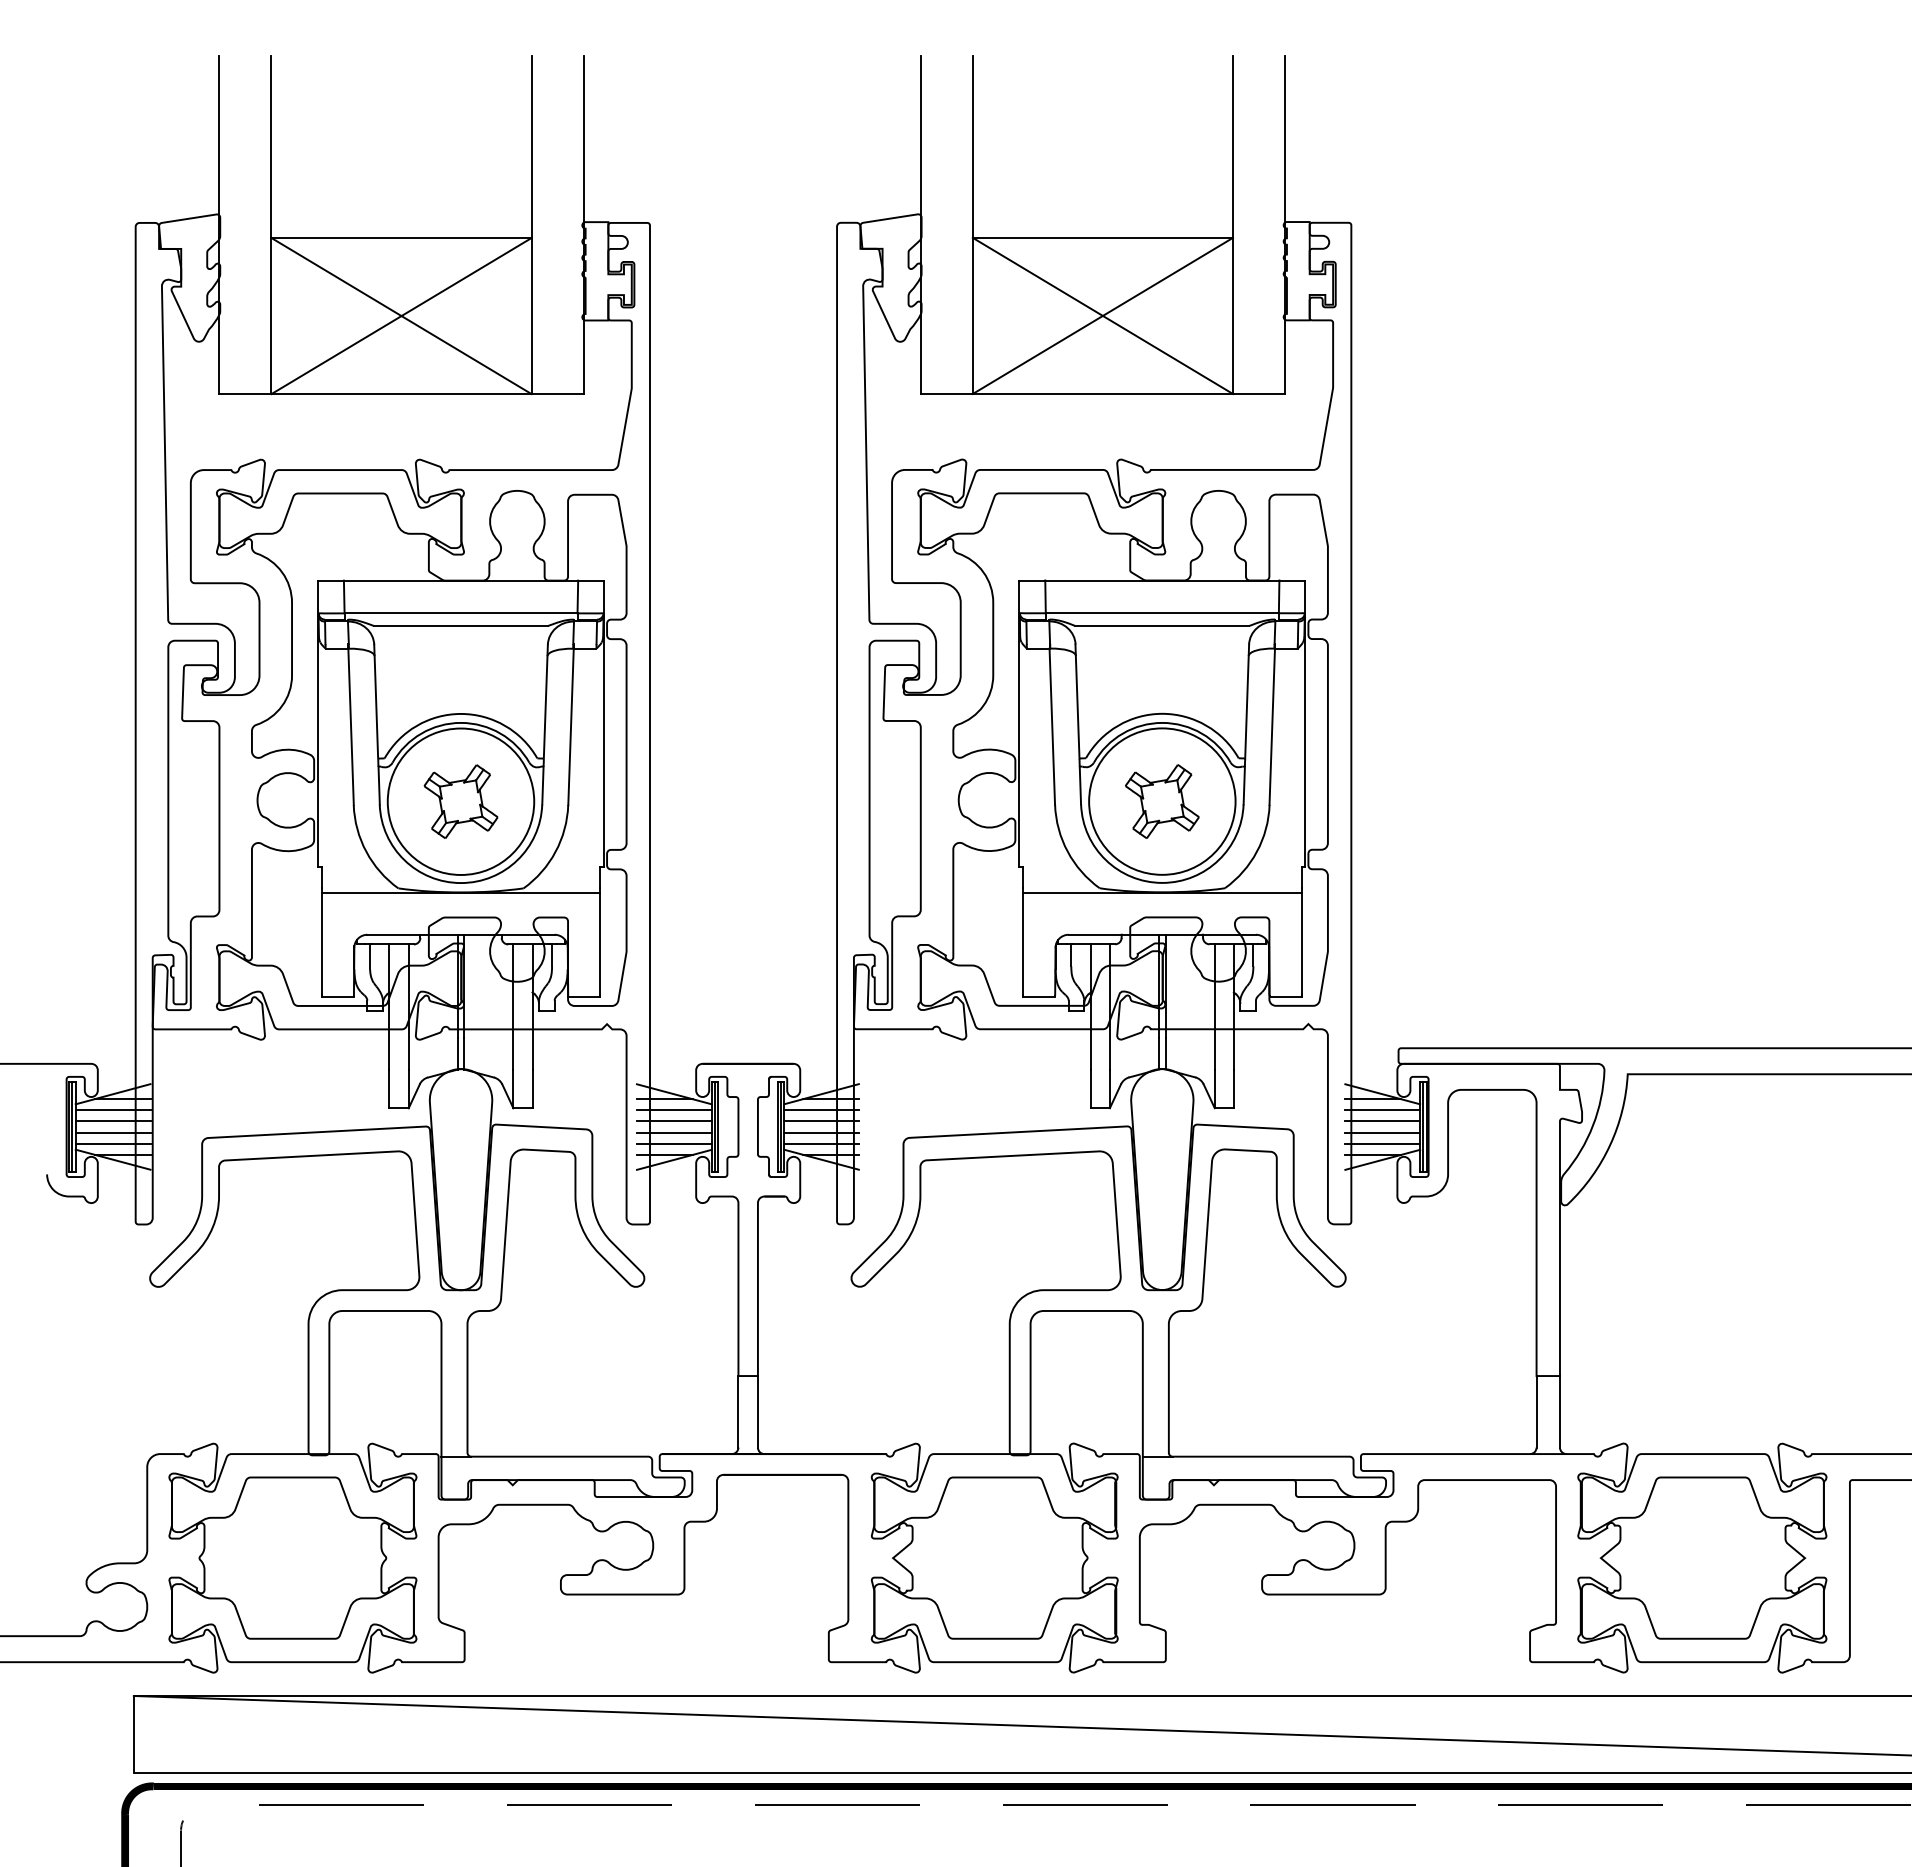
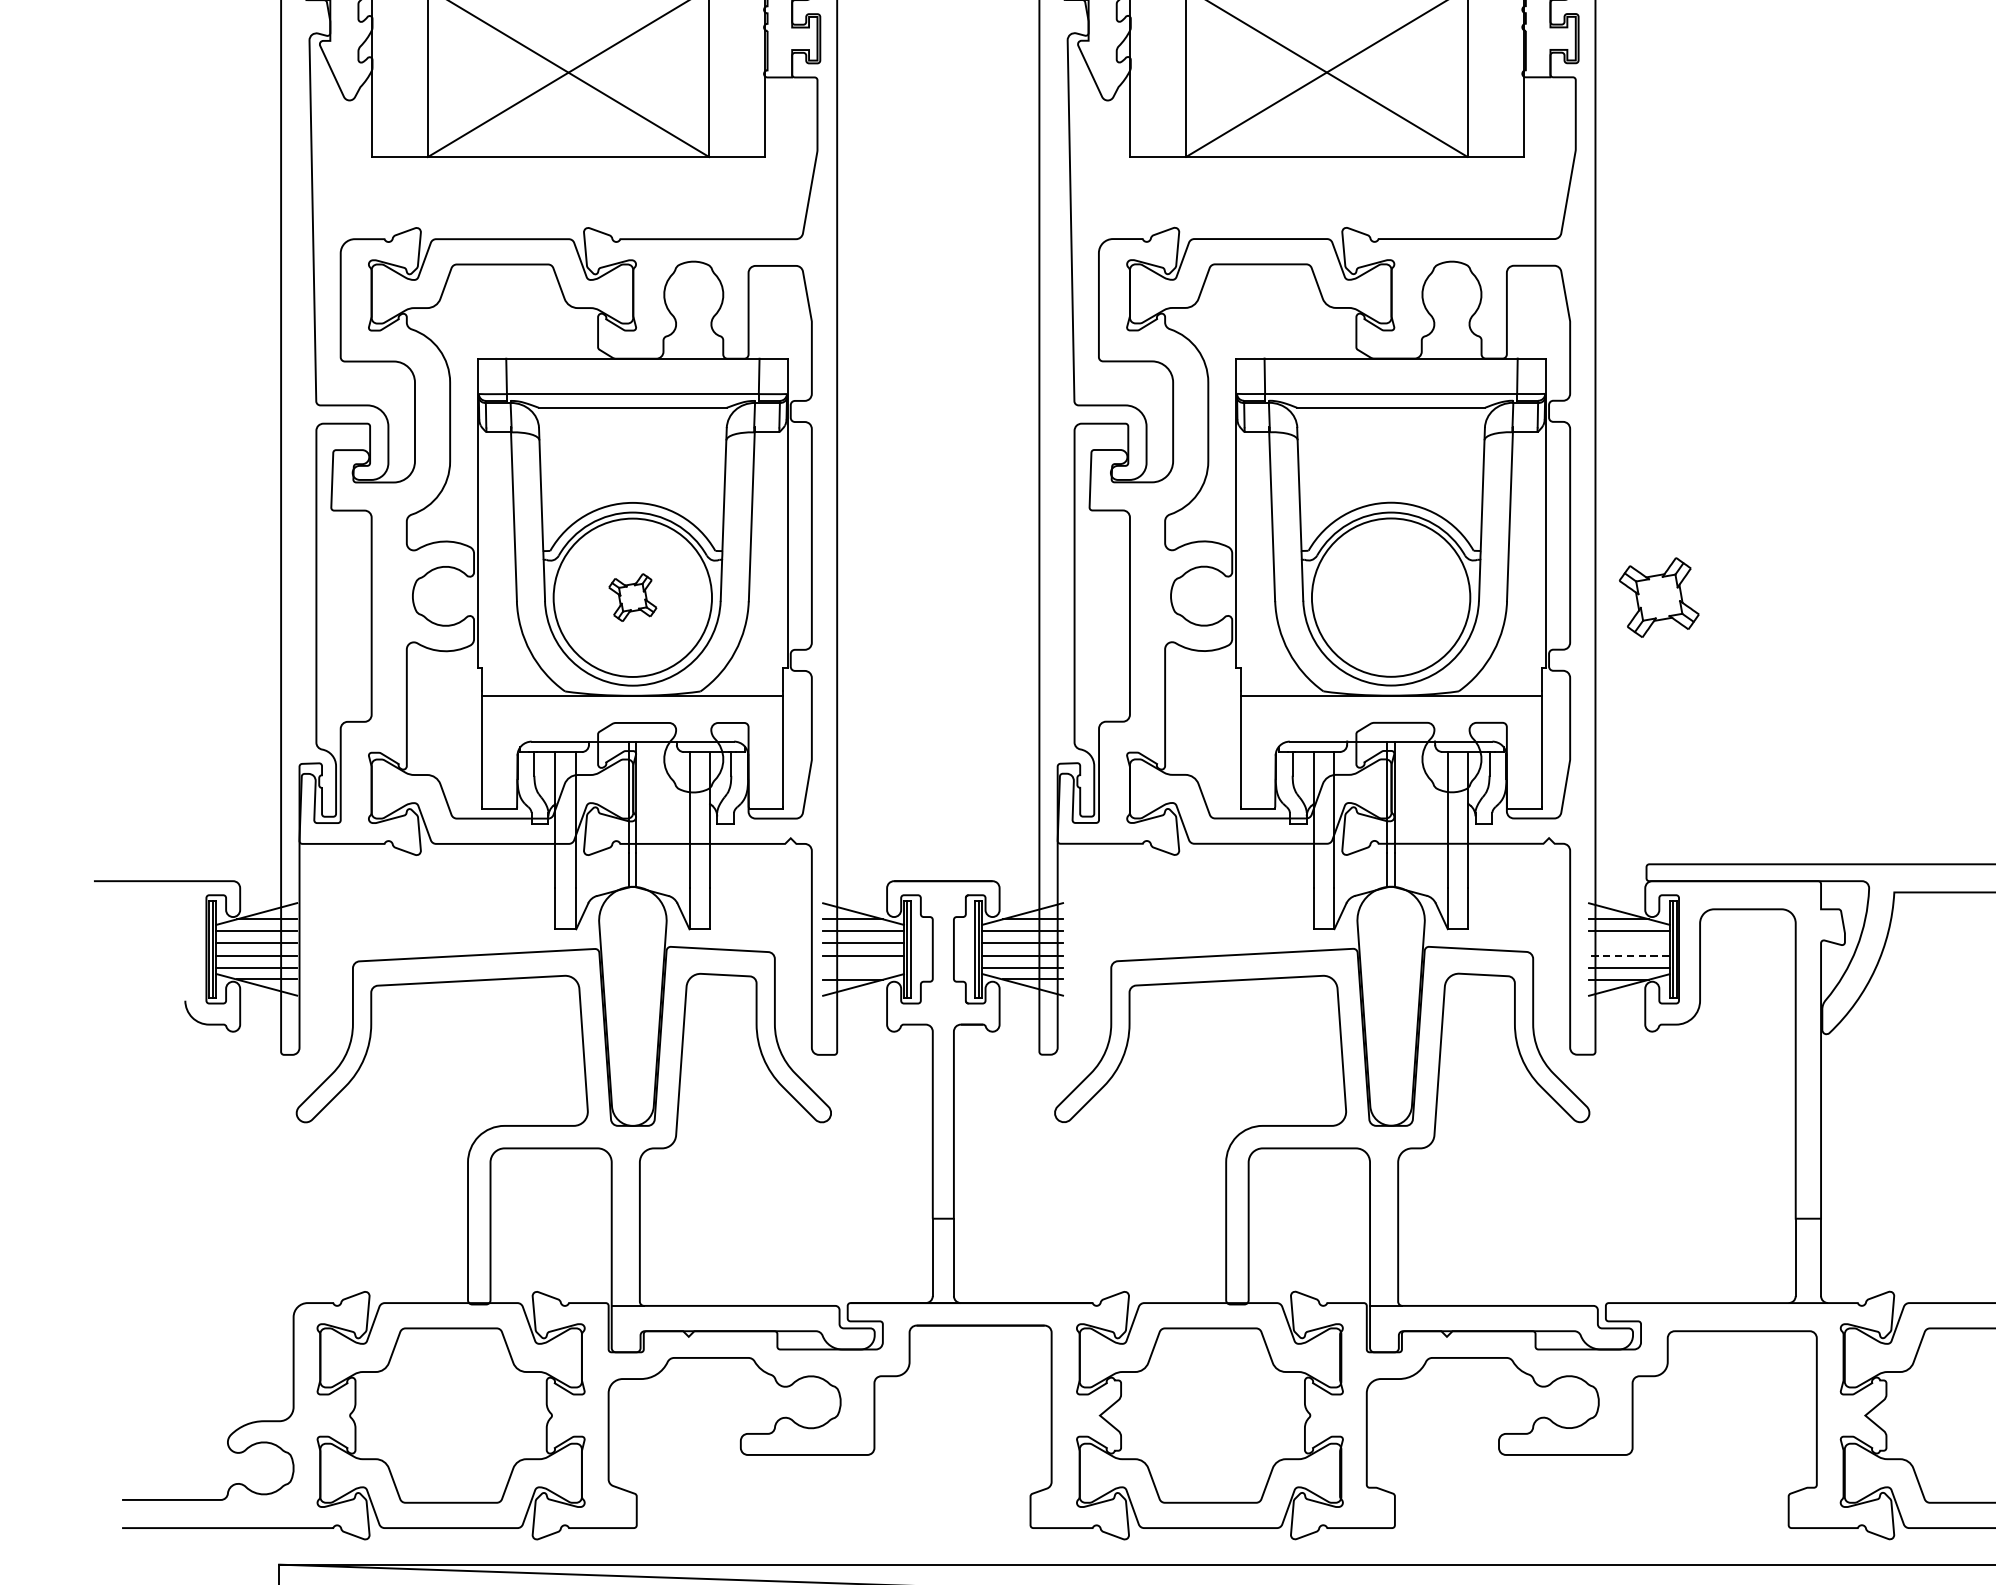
part: (460, 801) -> (632, 597), size x0.6
part: (1162, 801) -> (1659, 597), moved
line: (1382, 1121) -> (1629, 943), removed
line: (1382, 1133) -> (1629, 956), solid -> dashed
line: (673, 1143) -> (862, 967), removed

